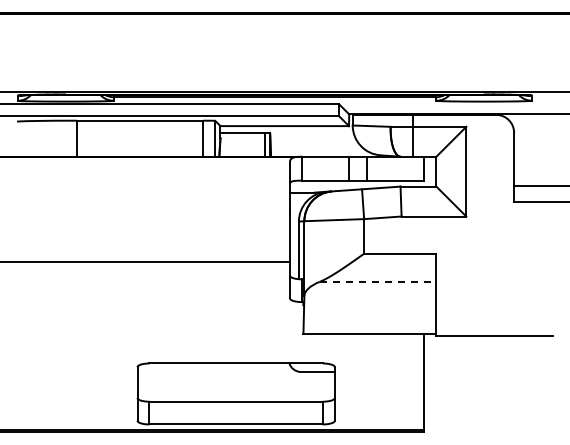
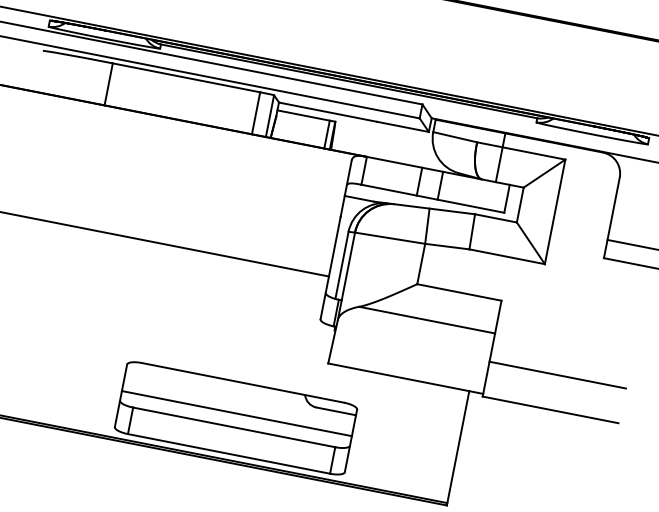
line: (378, 281) -> (427, 319), dashed -> solid
line: (494, 306) -> (557, 375), added
line: (235, 389) -> (236, 413), added

